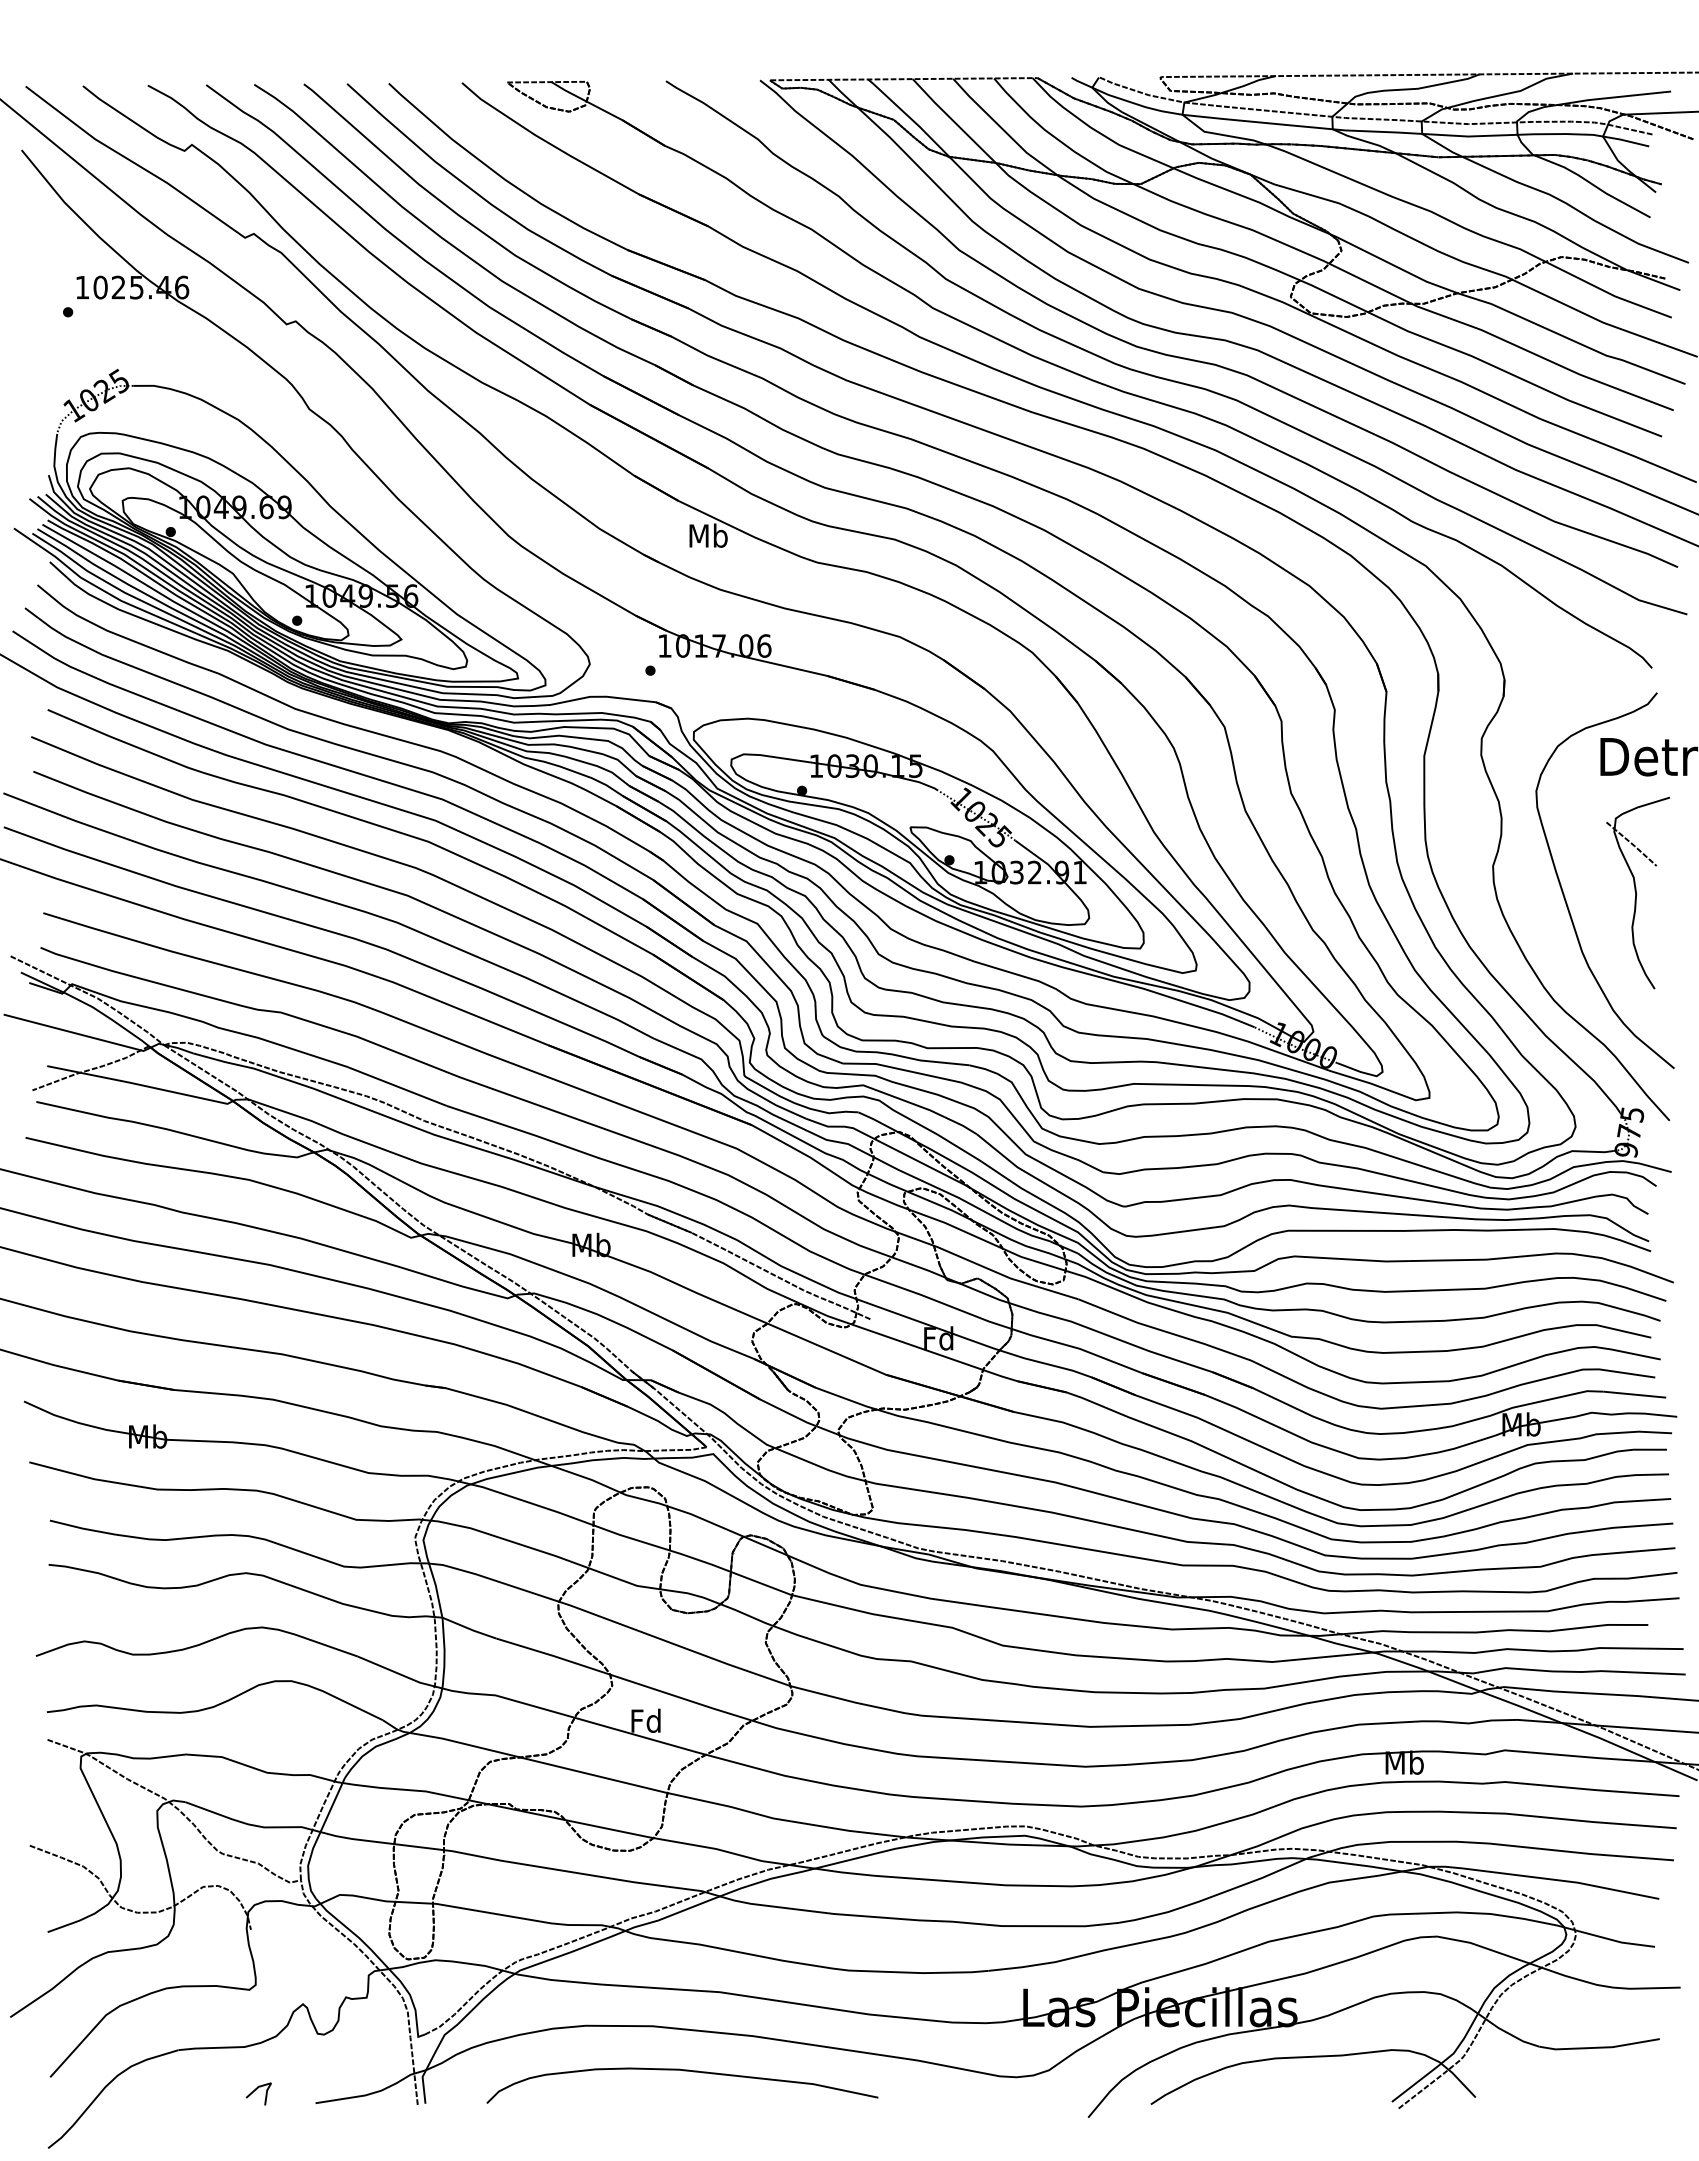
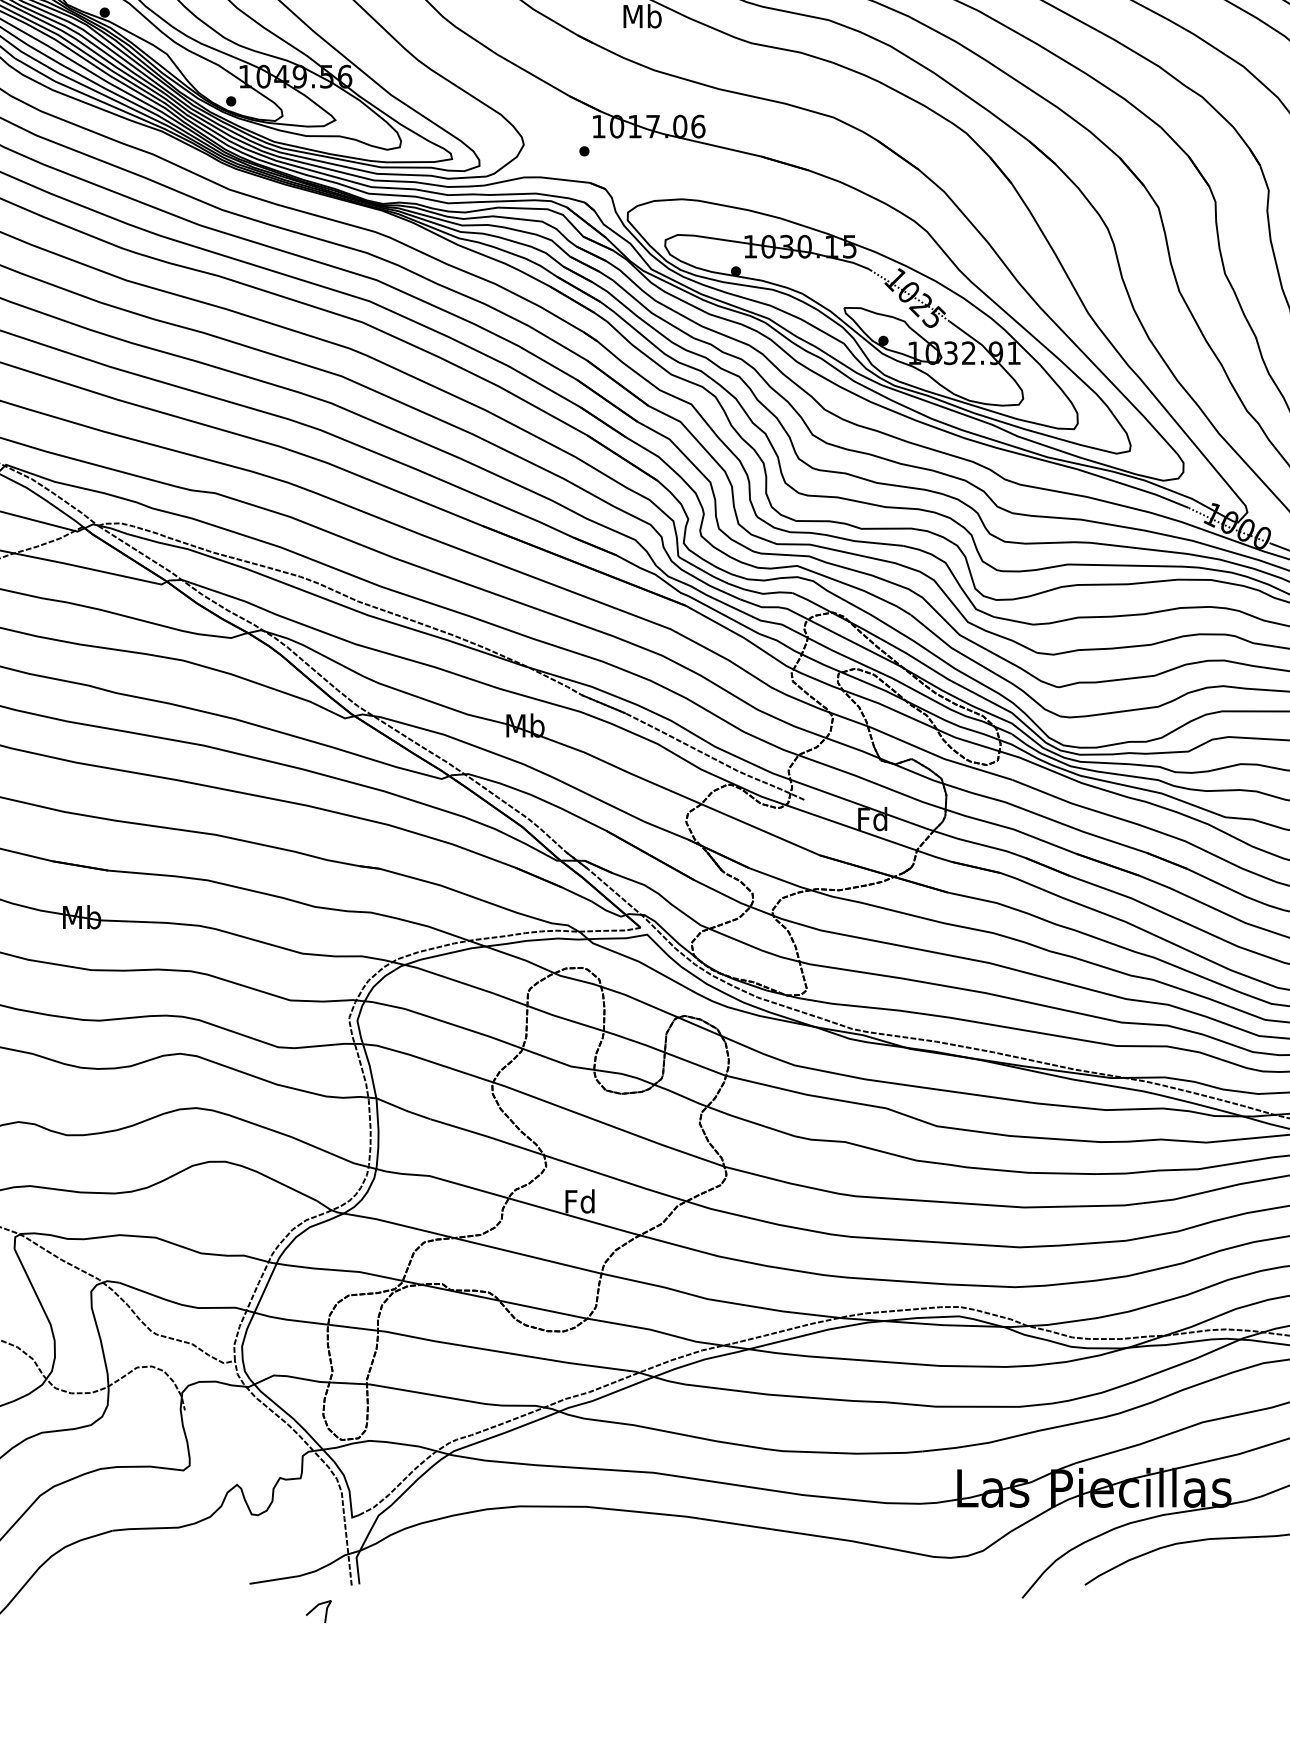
curve: (683, 2071) -> (617, 1552), removed
line: (256, 2090) -> (316, 1608), moved

